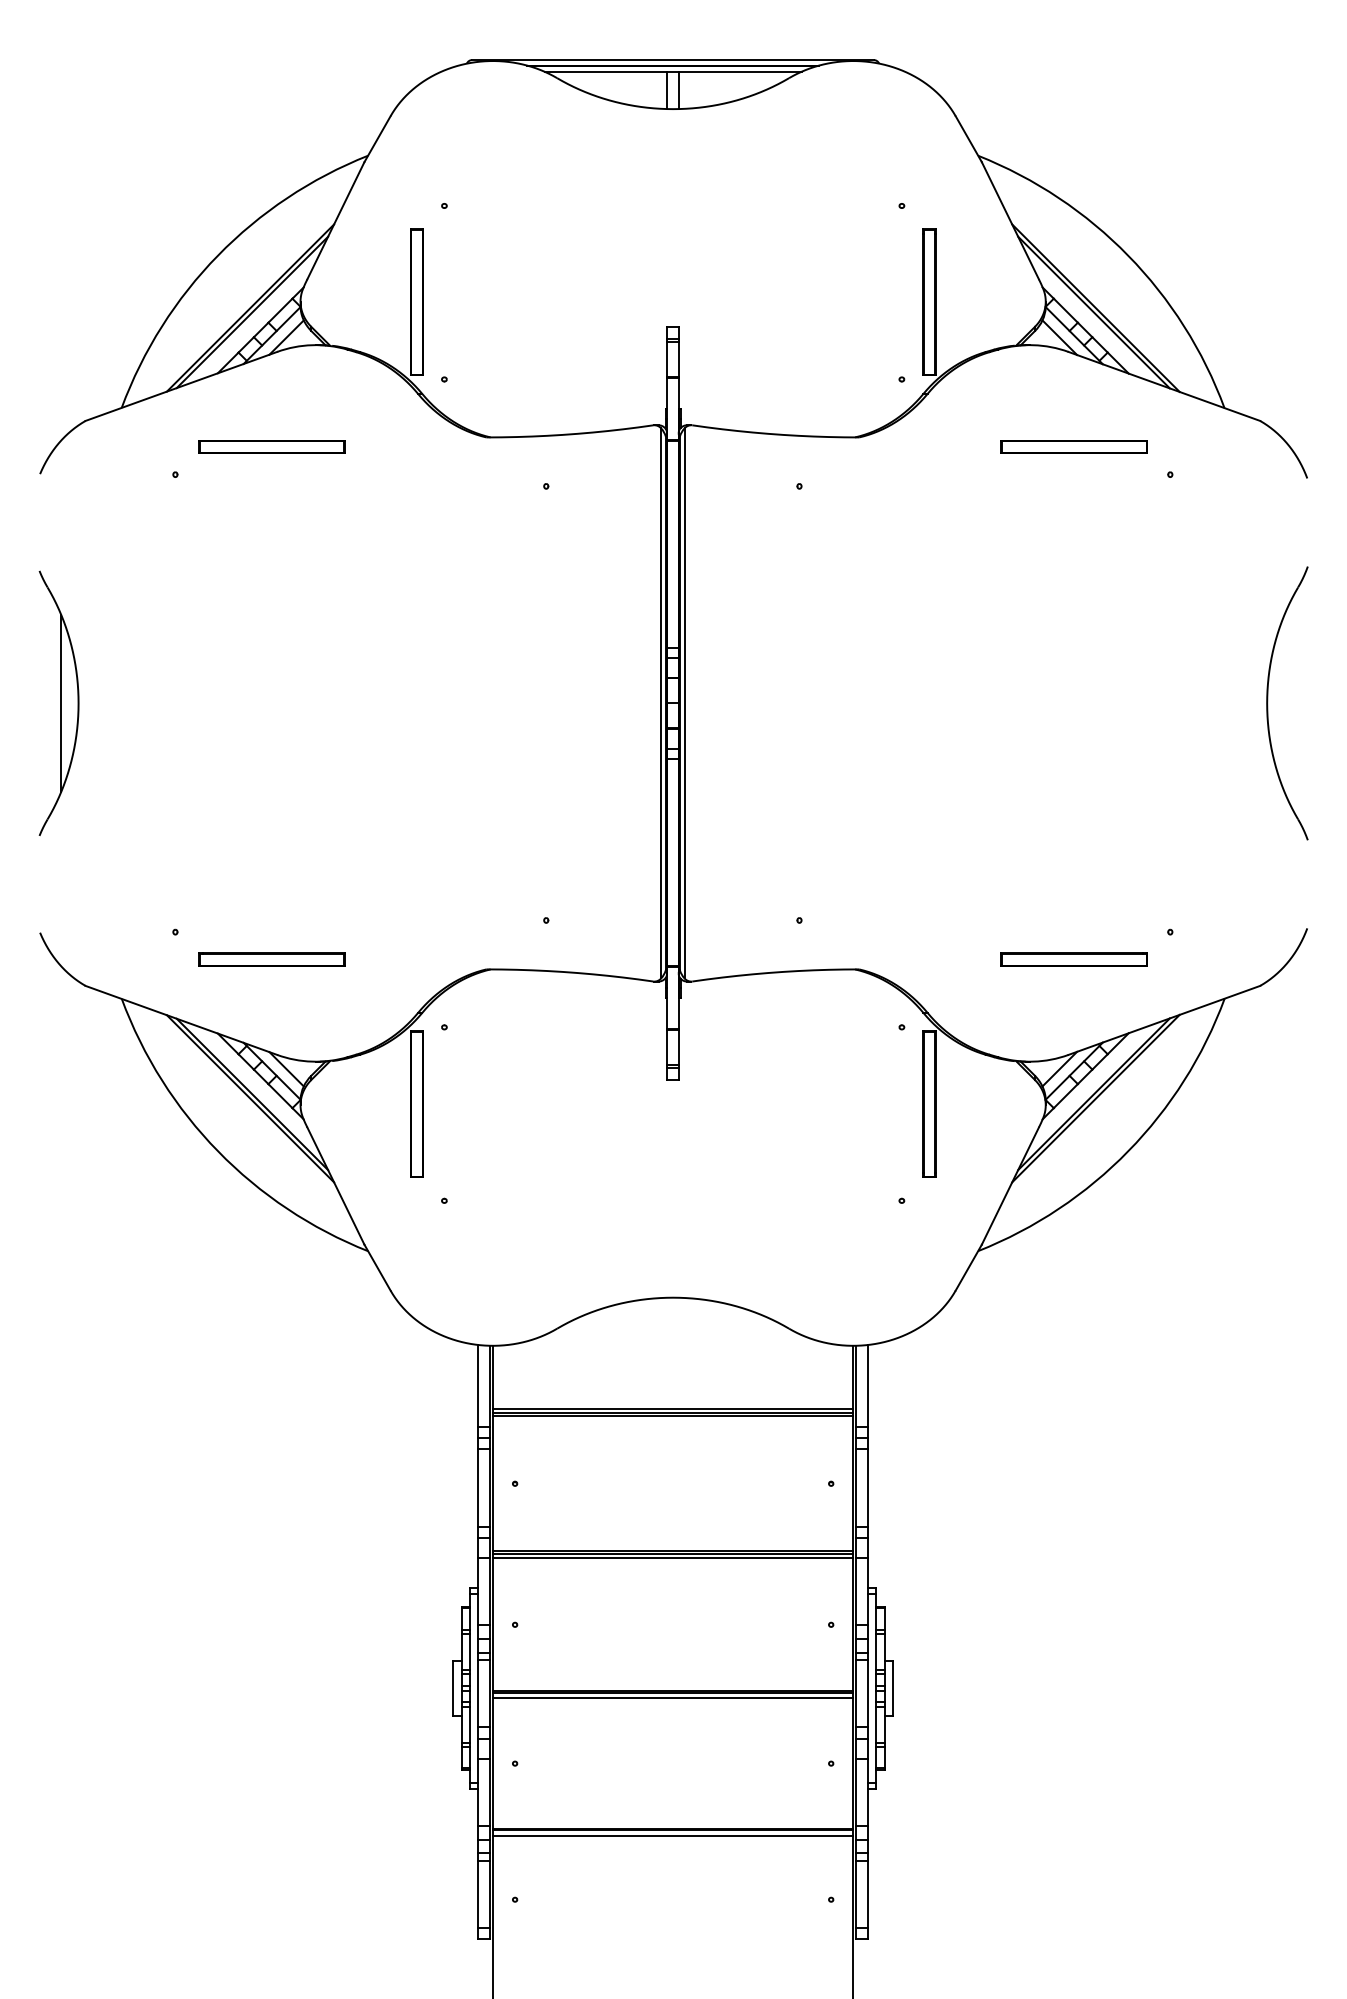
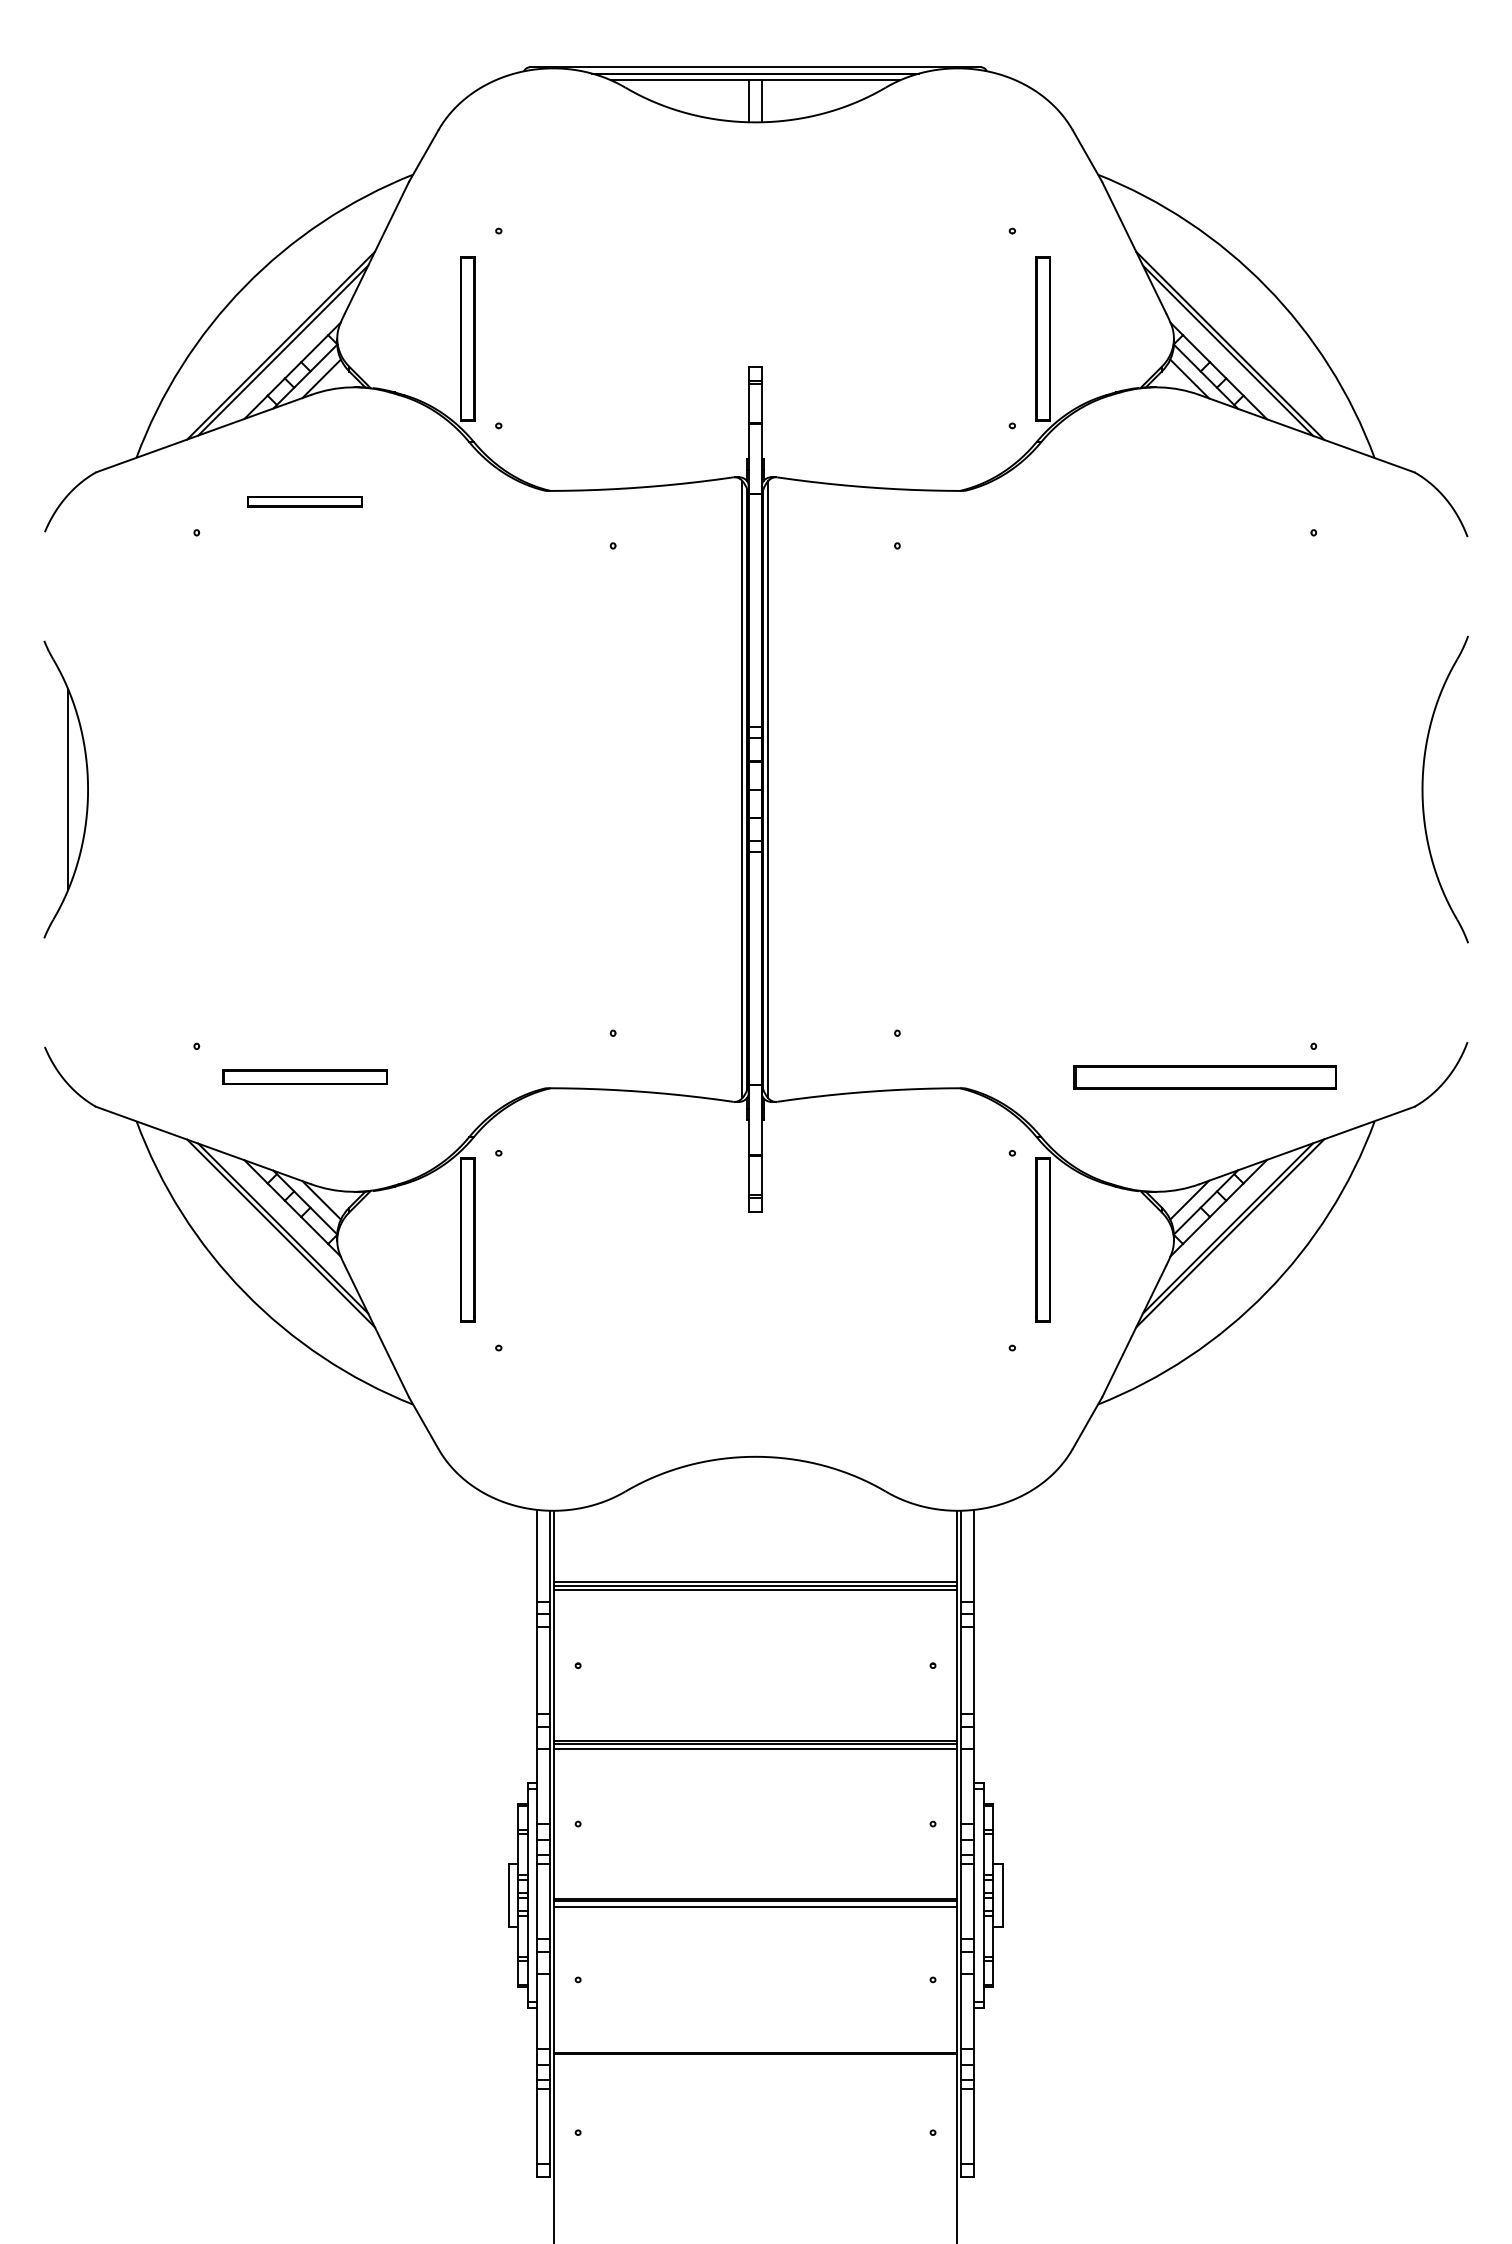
part: (271, 446) -> (304, 501), size x0.7
part: (1073, 446) -> (1205, 501), removed
part: (1073, 958) -> (1205, 1076), size x1.6
line: (673, 1835) -> (755, 2060), removed

